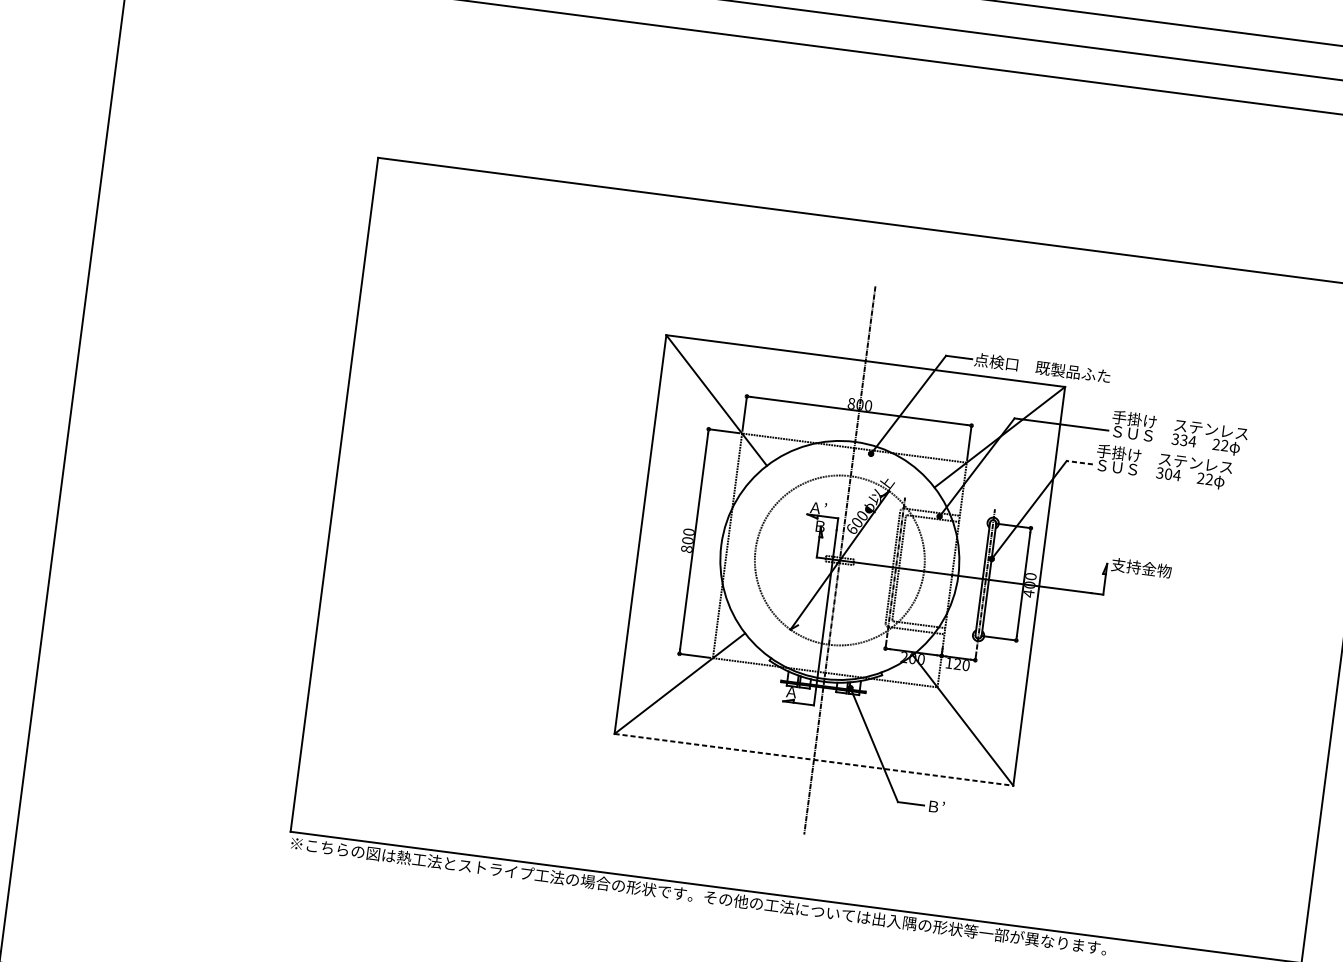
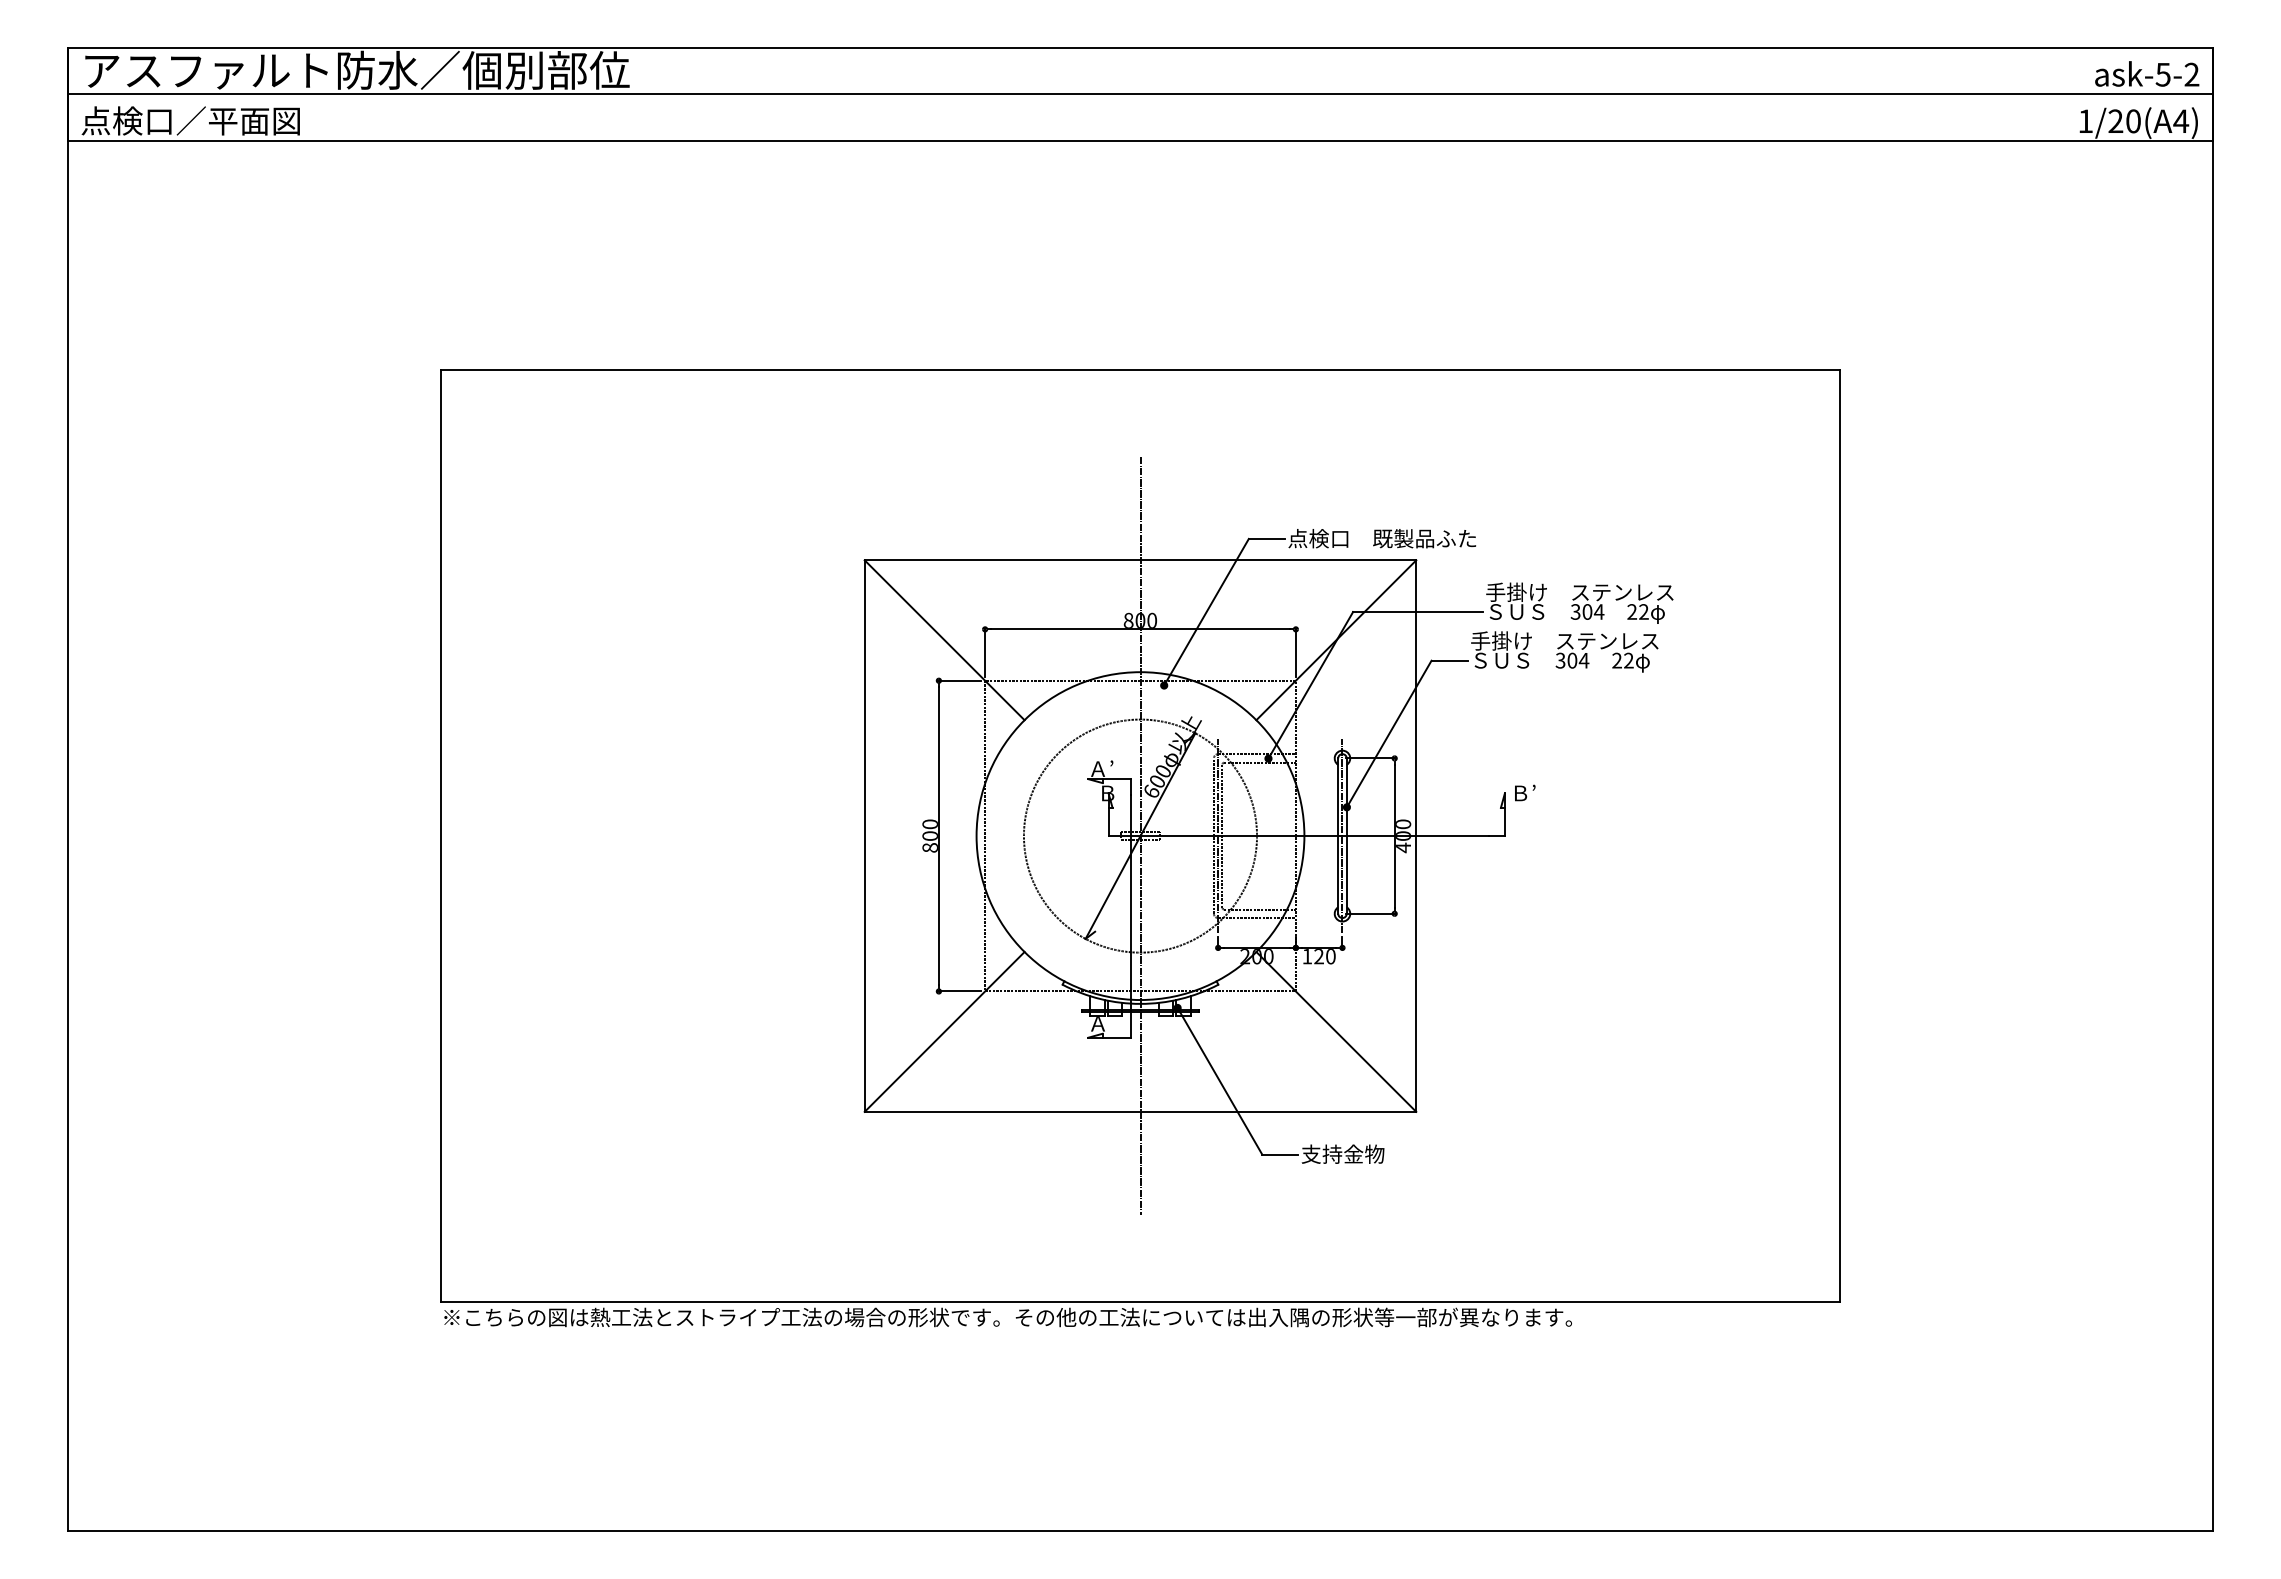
text: (1184, 440) -> (1587, 611), 334 -> 304
line: (1079, 462) -> (1449, 660), dashed -> solid
text: (1141, 567) -> (1552, 792), 支持金物 -> Ｂ’
line: (814, 759) -> (1140, 1111), dashed -> solid
text: (956, 808) -> (1342, 1153), Ｂ’ -> 支持金物

